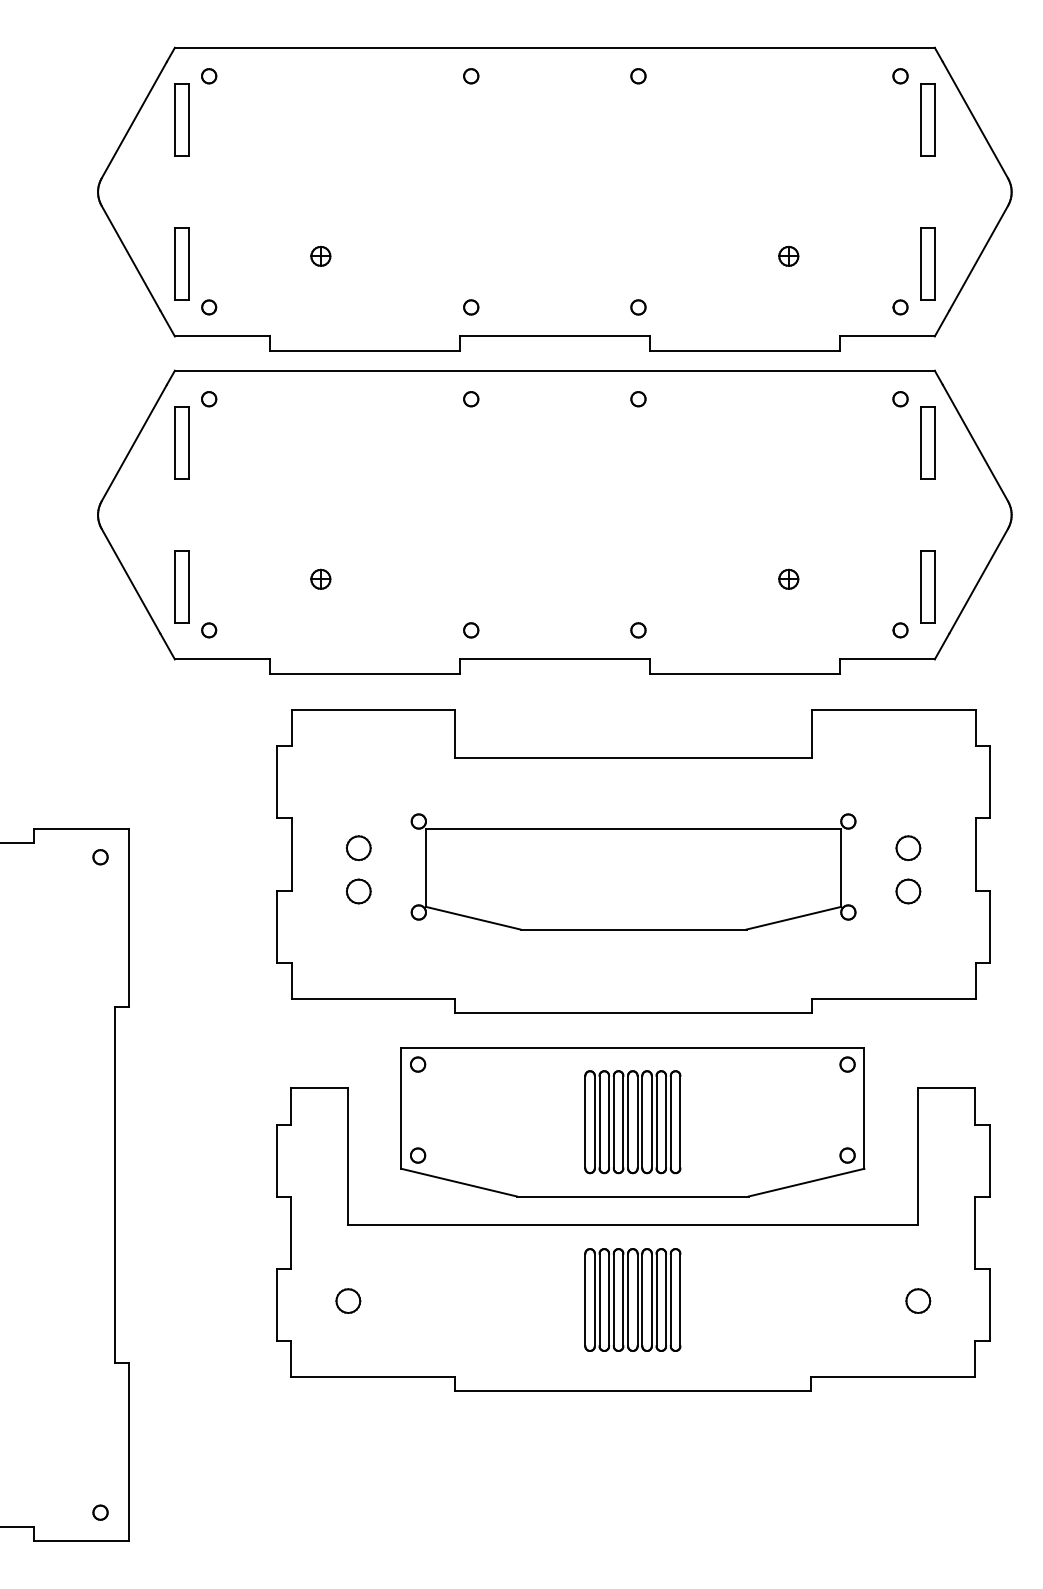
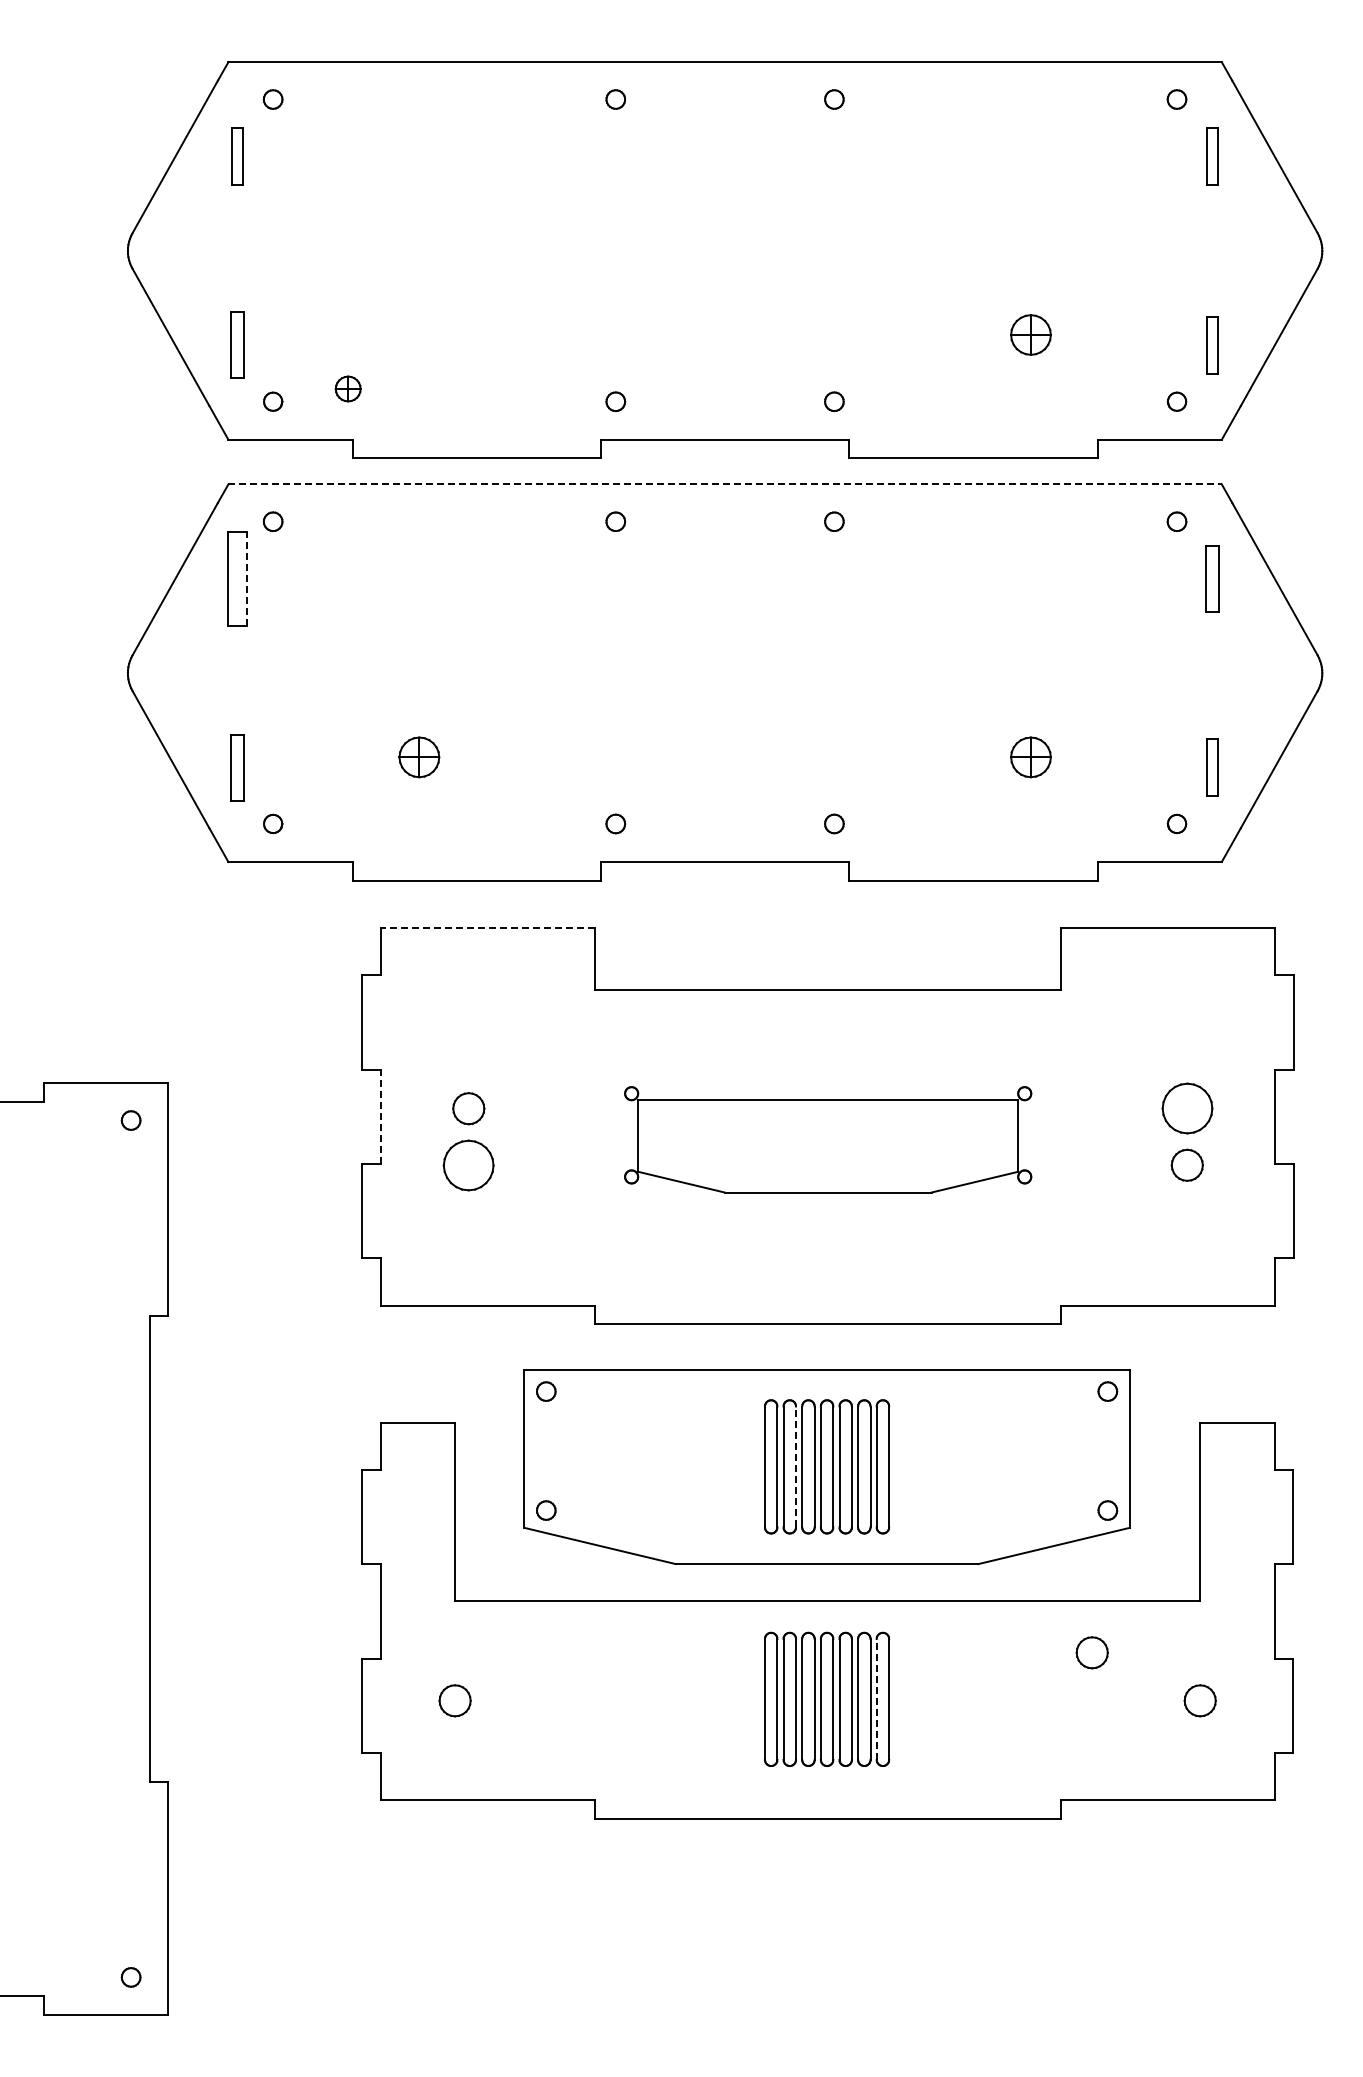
part: (181, 119) -> (237, 156), size x0.6
part: (927, 119) -> (1212, 156), size x0.6
part: (320, 256) -> (347, 388), moved
part: (788, 256) -> (1030, 334), size x1.6
part: (181, 264) -> (237, 345), size x0.7
part: (927, 264) -> (1212, 345), size x0.6
line: (555, 370) -> (725, 484), solid -> dashed
line: (189, 442) -> (247, 578), solid -> dashed
part: (927, 442) -> (1212, 578), size x0.7
part: (320, 578) -> (418, 756), size x1.6
part: (788, 578) -> (1030, 756), size x1.6
part: (181, 587) -> (237, 767), size x0.7
part: (927, 587) -> (1212, 767), size x0.6
line: (373, 710) -> (487, 928), solid -> dashed
part: (907, 848) -> (1186, 1108), size x1.6
line: (291, 854) -> (380, 1116), solid -> dashed
part: (633, 871) -> (828, 1139), size x0.7
part: (358, 890) -> (468, 1164), size x1.6
line: (609, 1121) -> (796, 1466), solid -> dashed
part: (835, 1264) -> (1091, 1652), added
line: (670, 1299) -> (876, 1698), solid -> dashed

